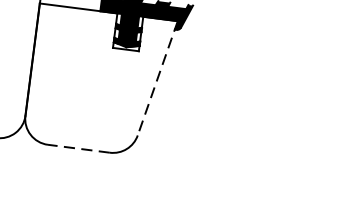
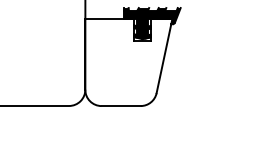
line: (157, 79) -> (164, 56), dashed -> solid
line: (79, 149) -> (121, 106), dashed -> solid

